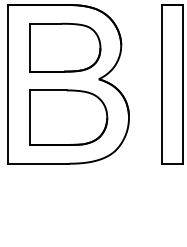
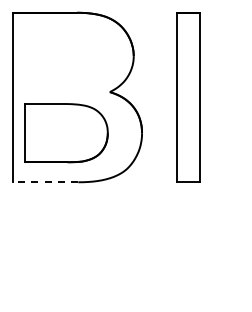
part: (64, 46) -> (73, 57), removed
part: (68, 118) -> (66, 133), moved
line: (38, 163) -> (45, 182), solid -> dashed

